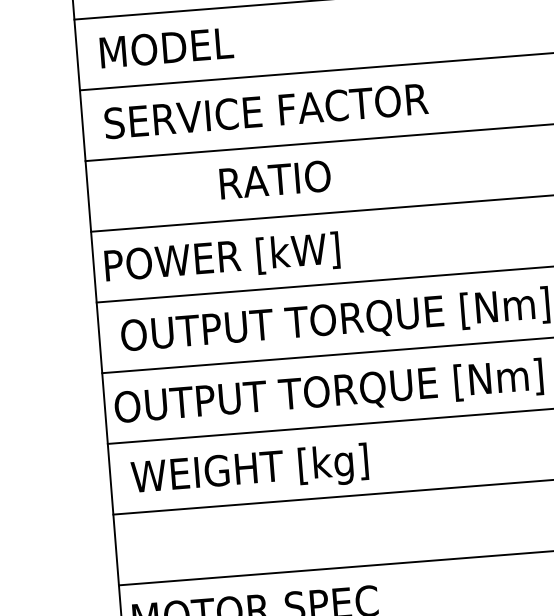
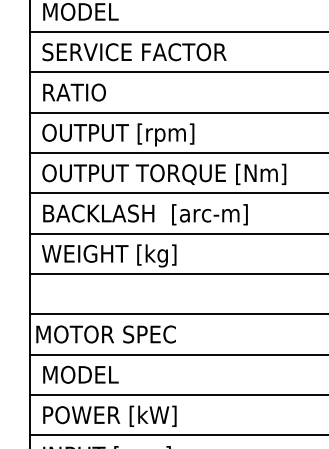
text: (275, 179) -> (74, 92), moved
text: (244, 258) -> (115, 134), POWER [kW] -> OUTPUT [rpm]
text: (328, 392) -> (157, 214), OUTPUT TORQUE [Nm] -> BACKLASH  [arc-m]

